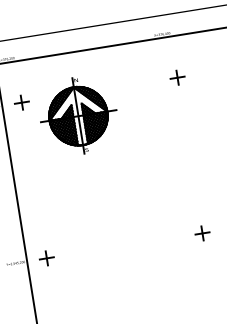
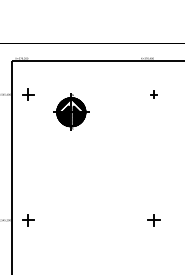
part: (176, 77) -> (153, 94), size x0.6
part: (78, 114) -> (71, 111), size x0.6

